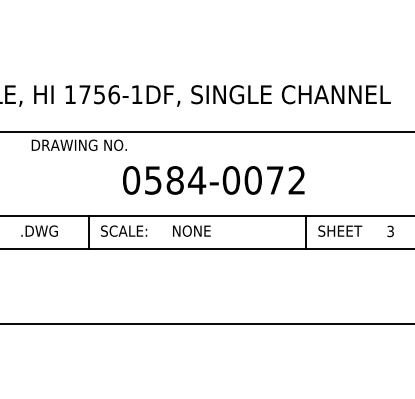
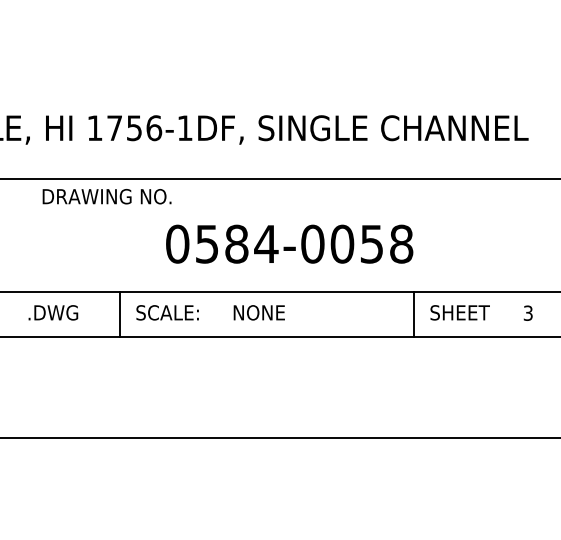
text: (286, 180) -> (387, 244), 0584-0072 -> 0584-0058

